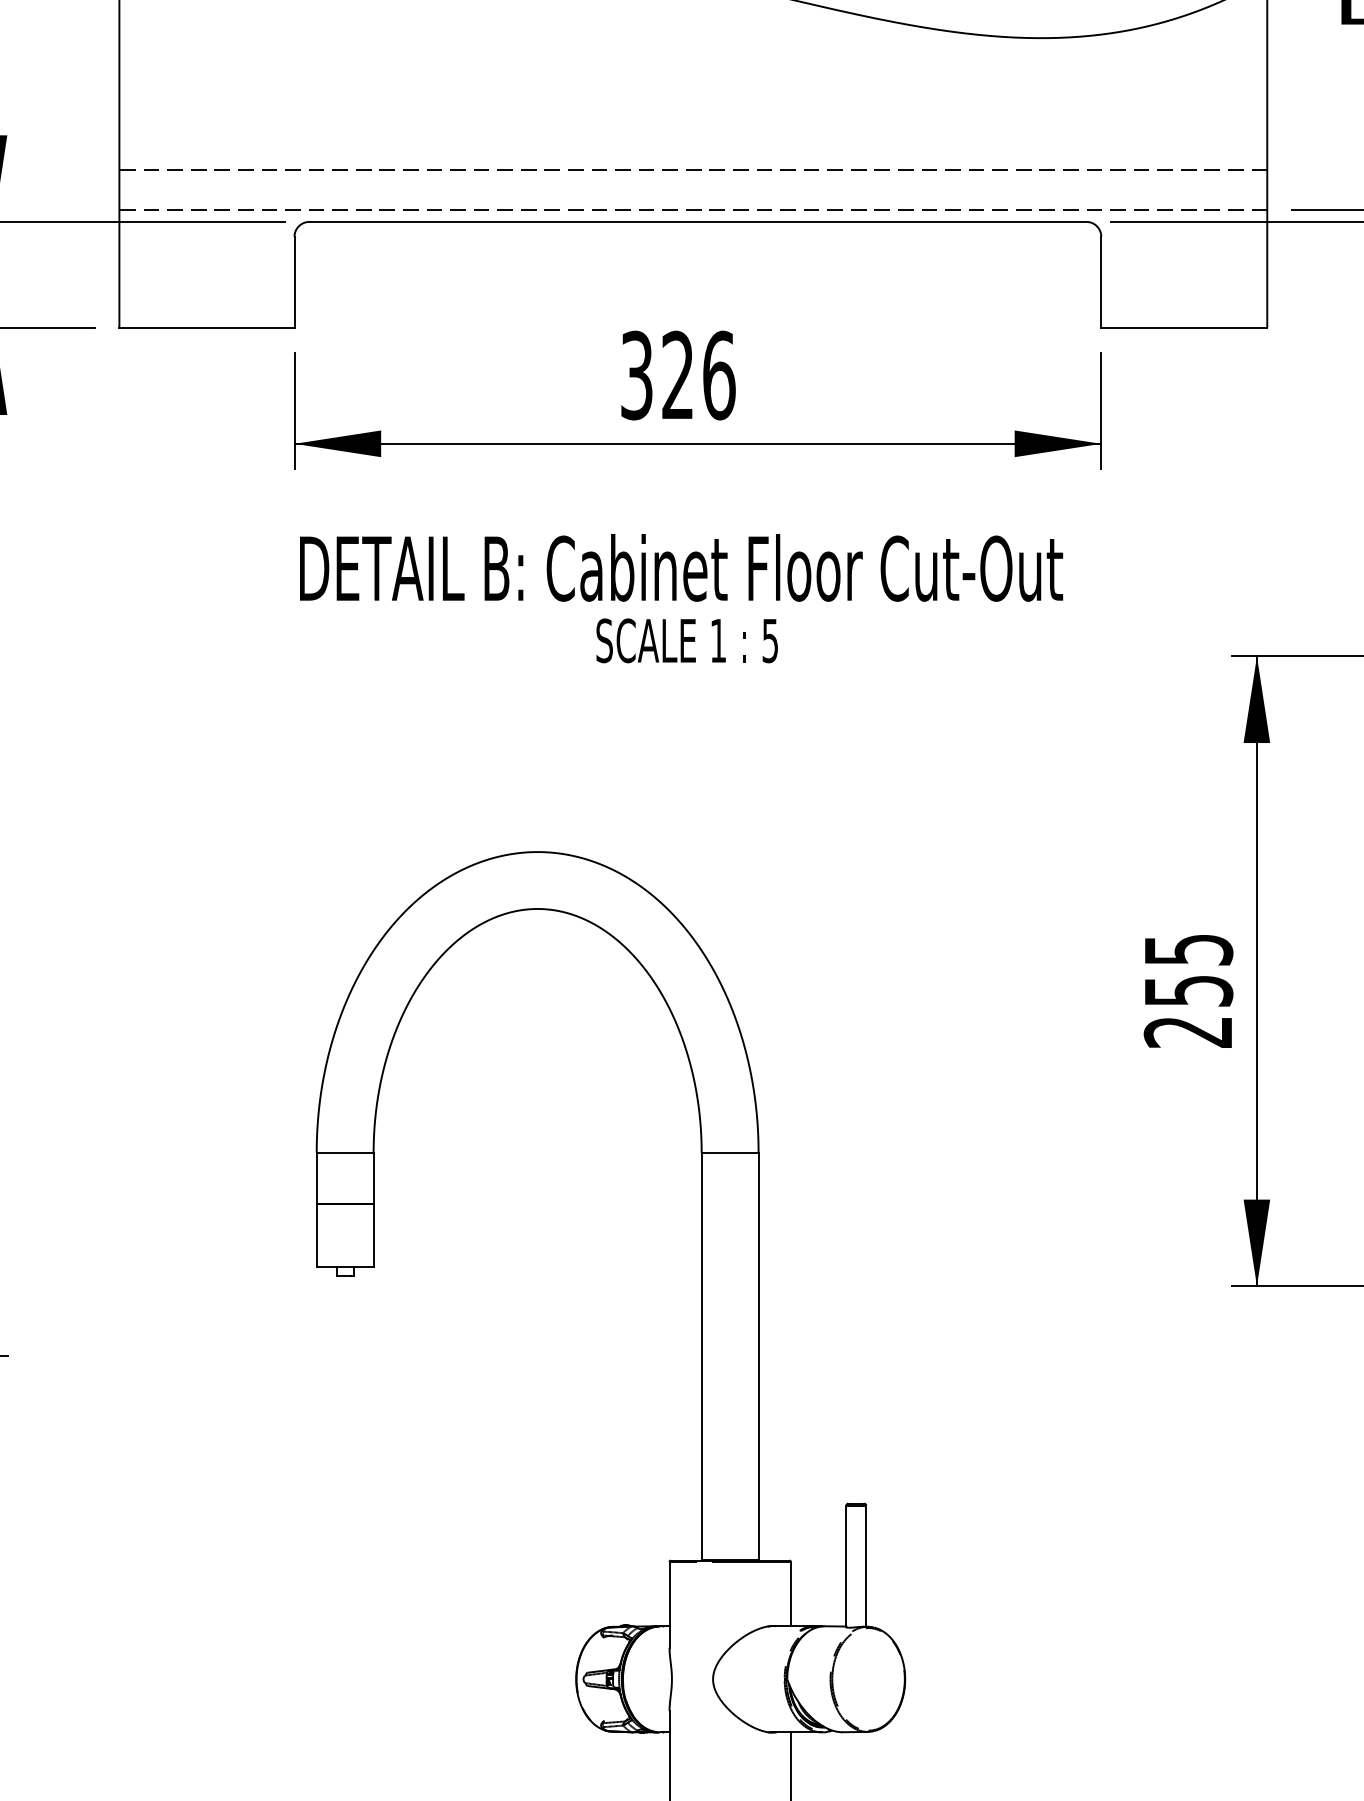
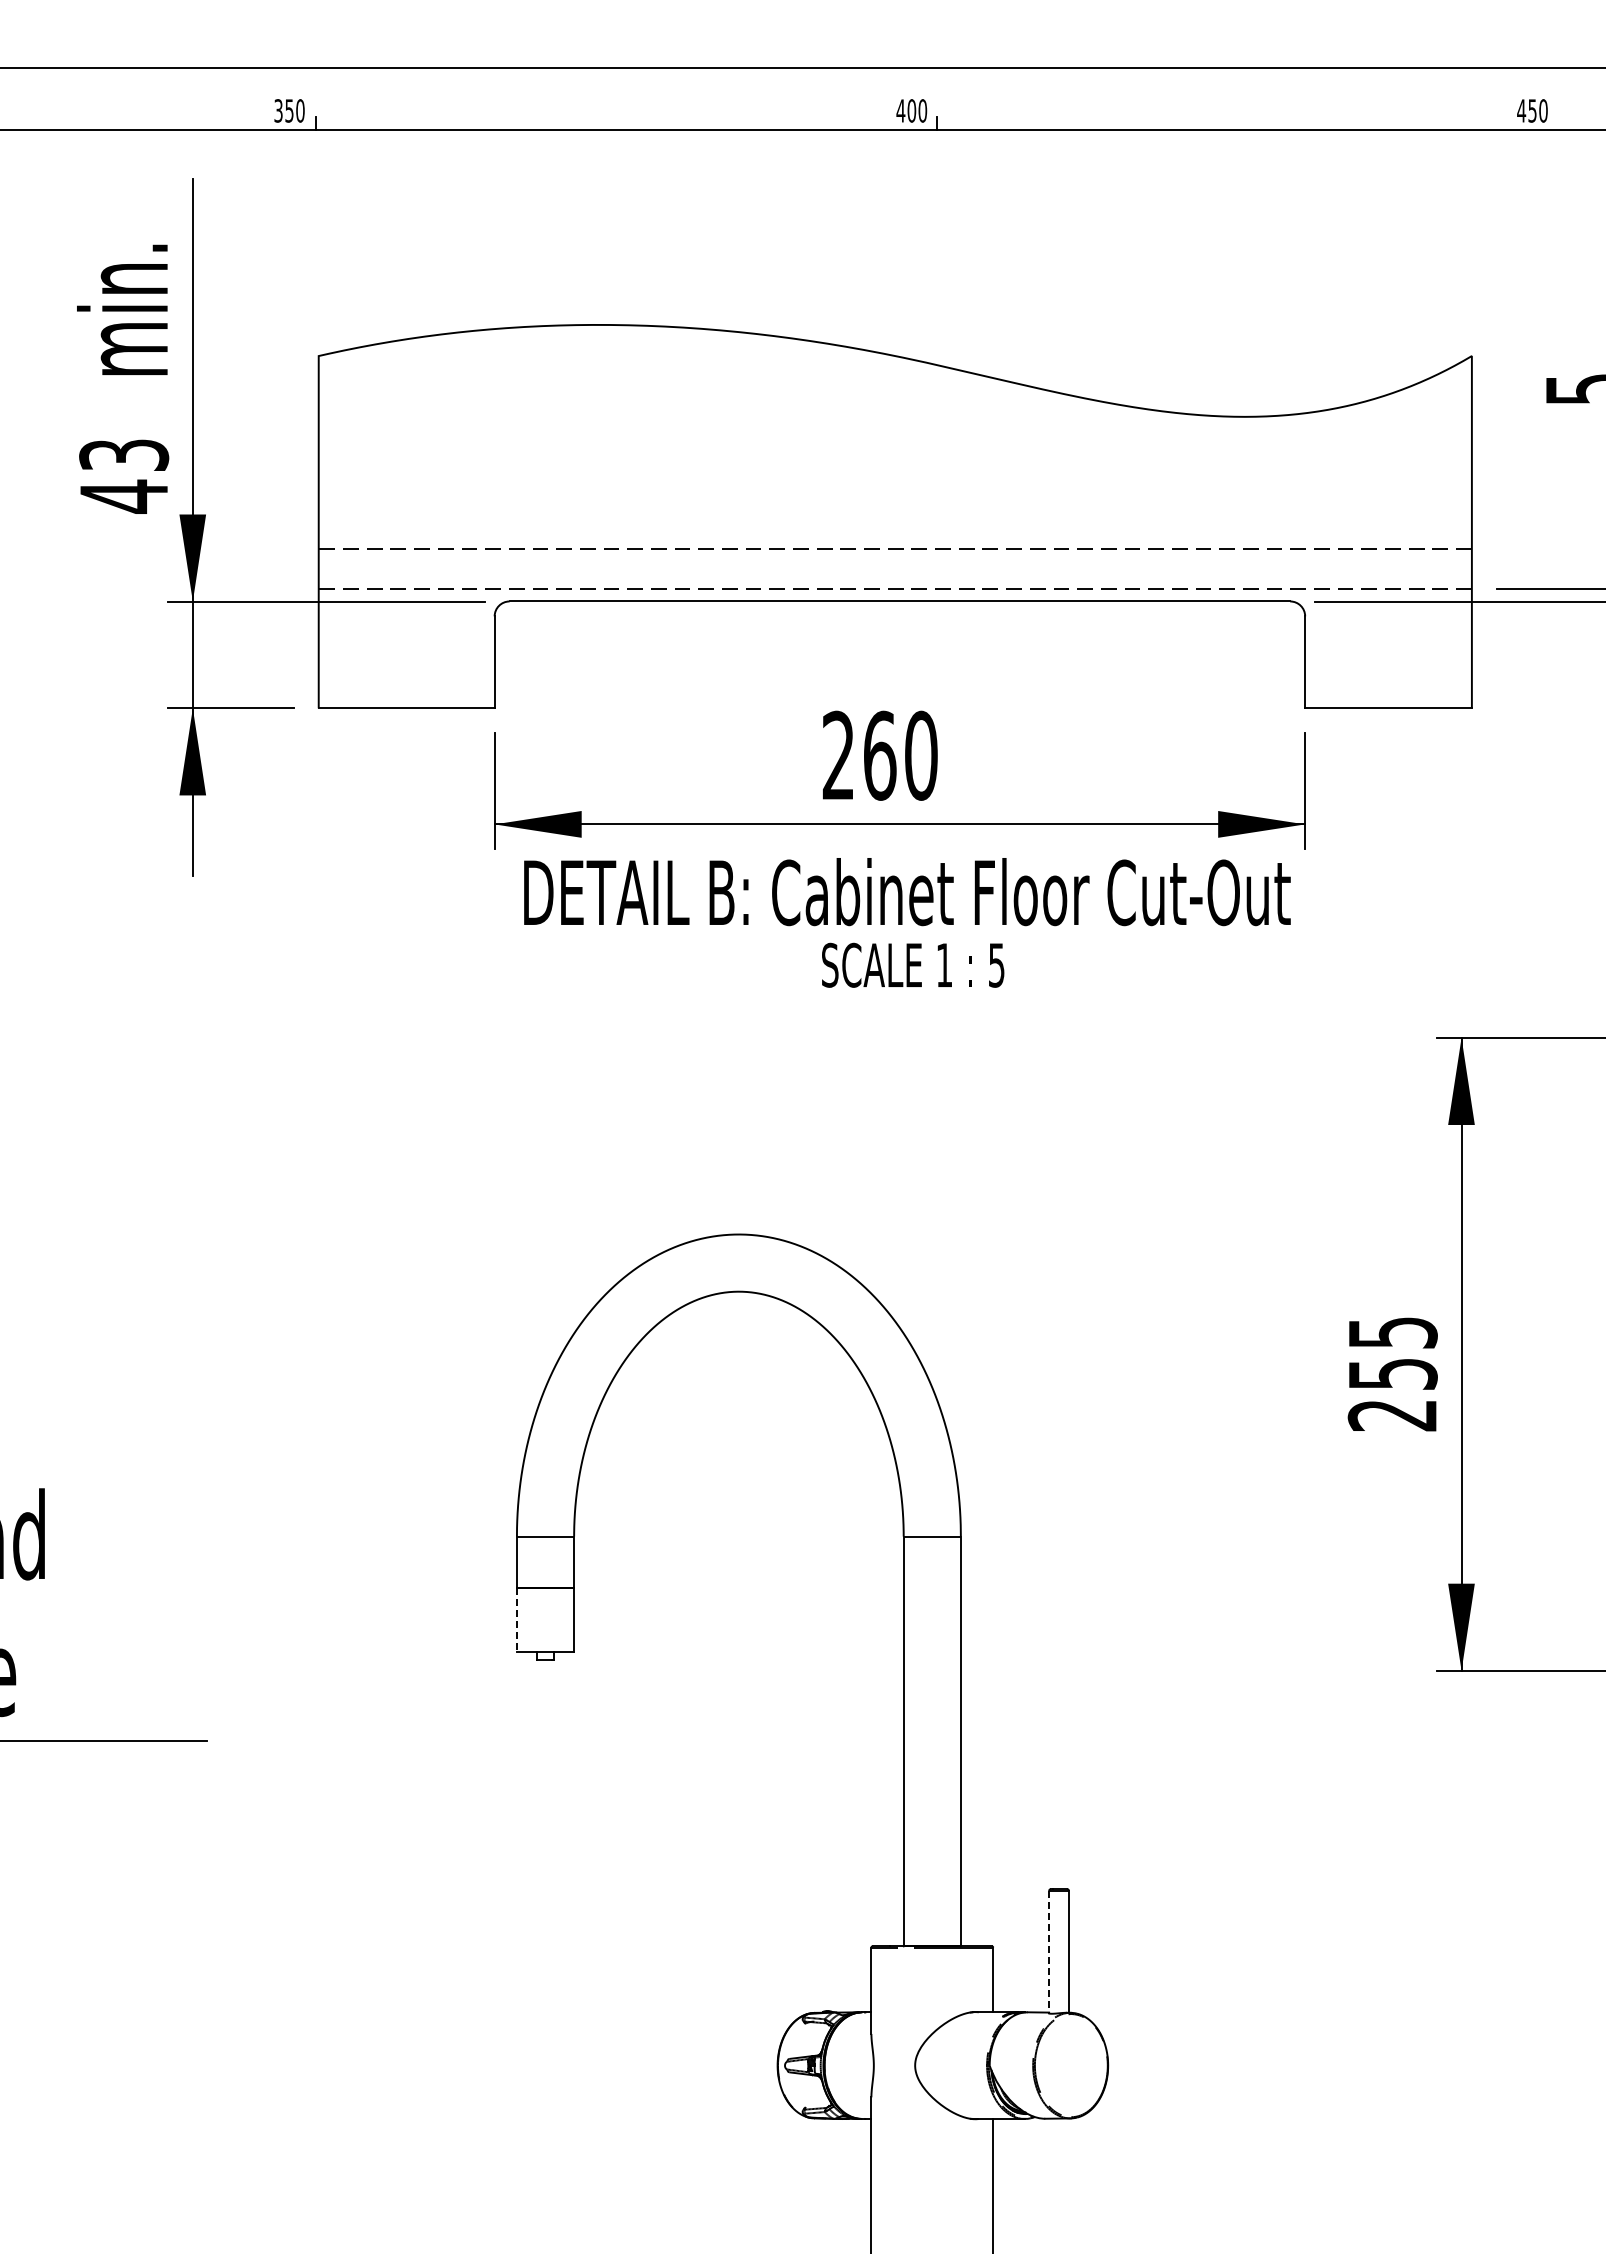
text: (677, 375) -> (879, 755), 326 -> 260
text: (681, 598) -> (907, 922), moved
line: (316, 1235) -> (516, 1619), solid -> dashed
line: (846, 1566) -> (1049, 1952), solid -> dashed

